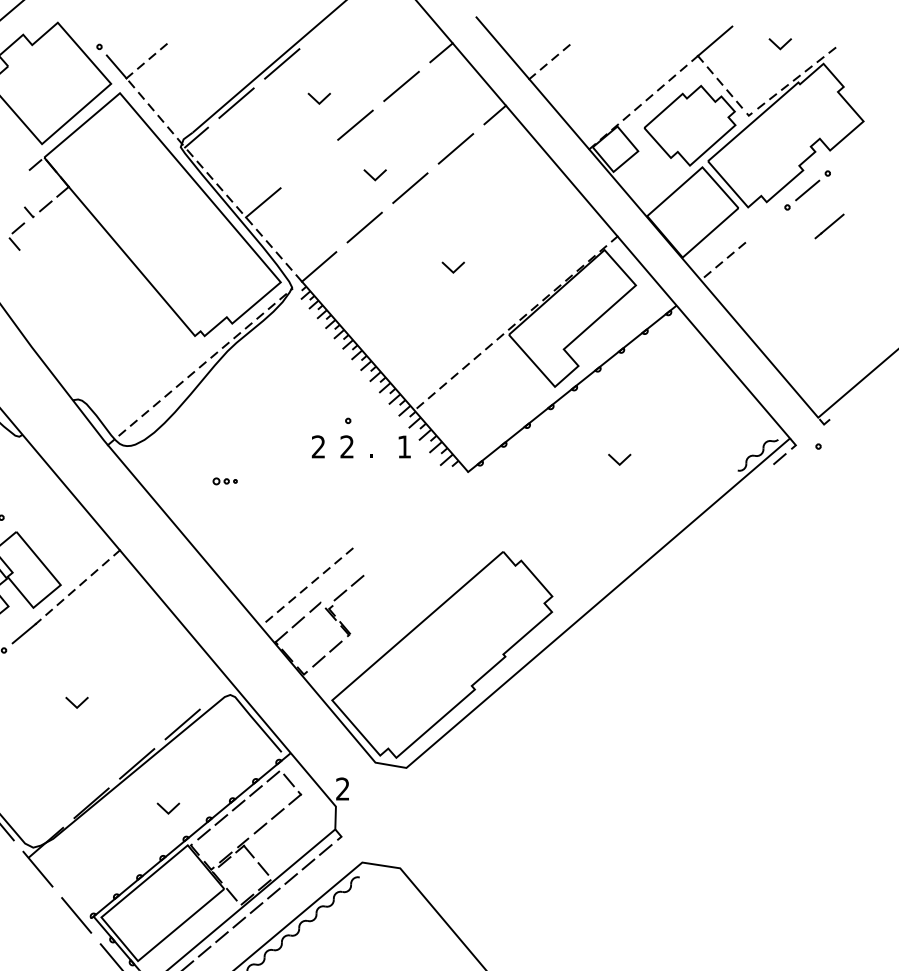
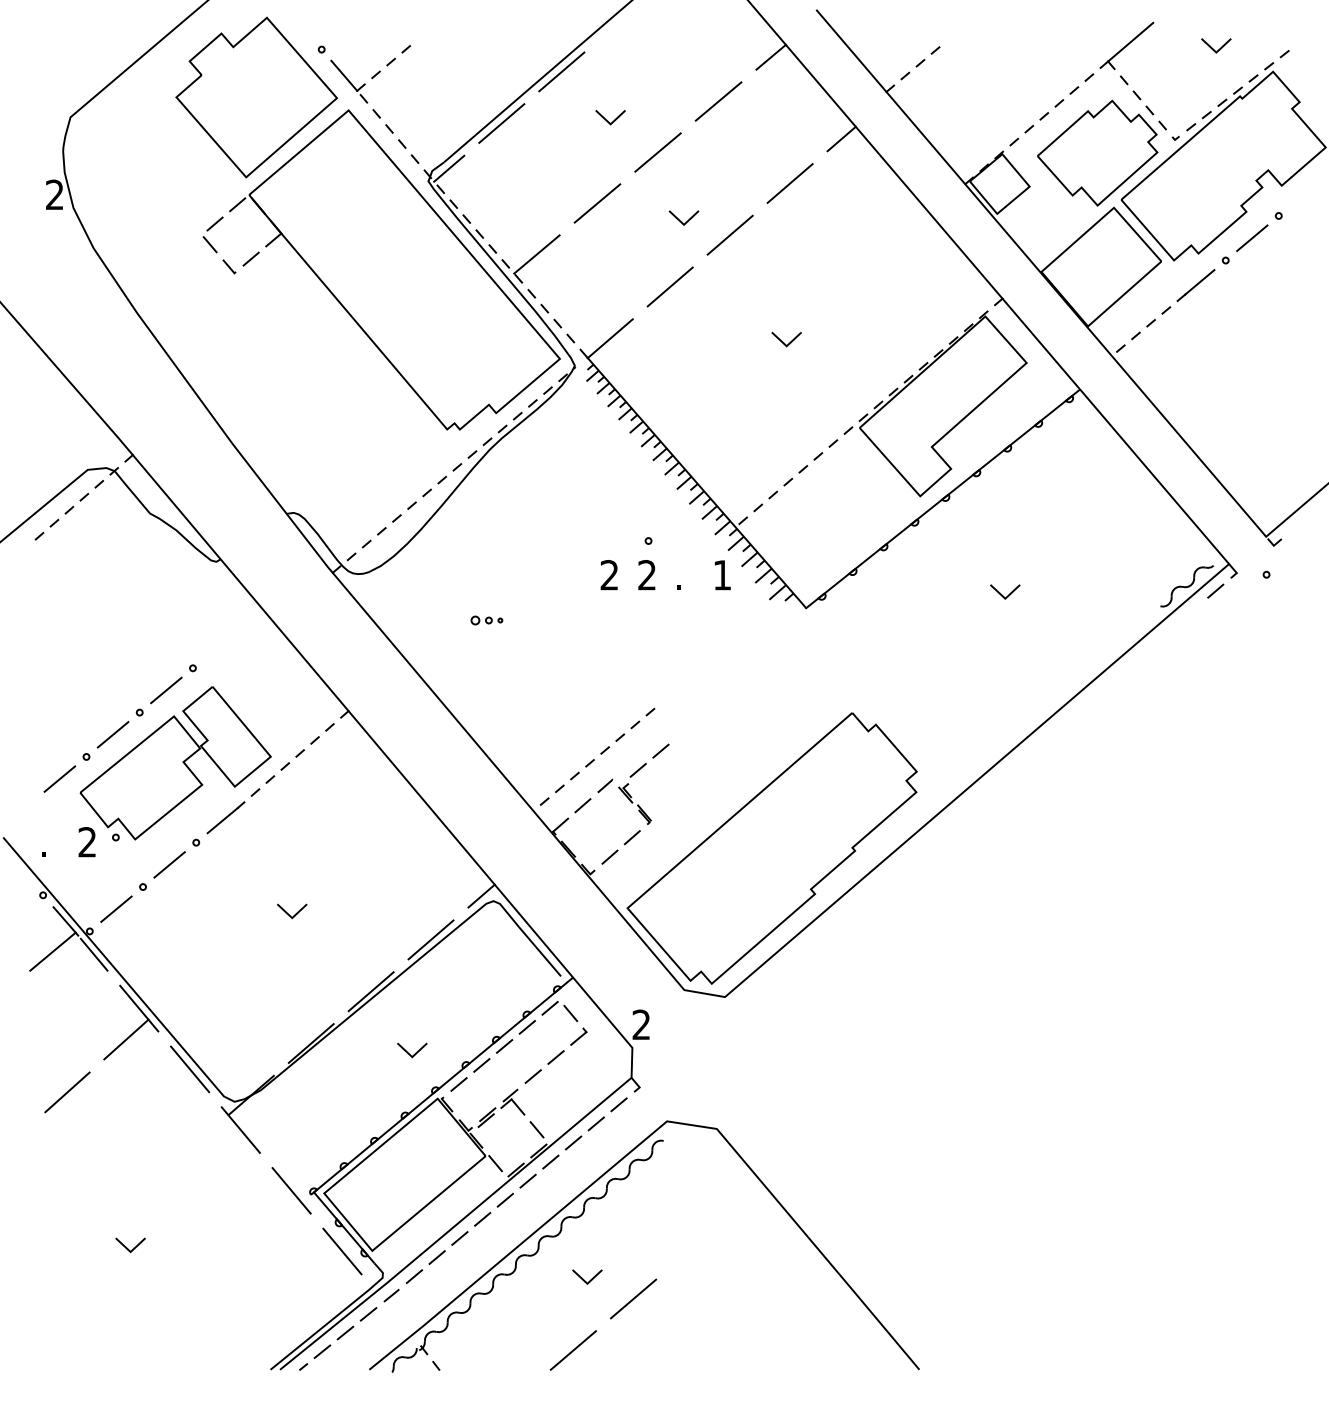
line: (309, 164) -> (597, 203), added
line: (829, 226) -> (1195, 285), moved
part: (16, 236) -> (212, 234), moved
line: (221, 690) -> (481, 895), added

